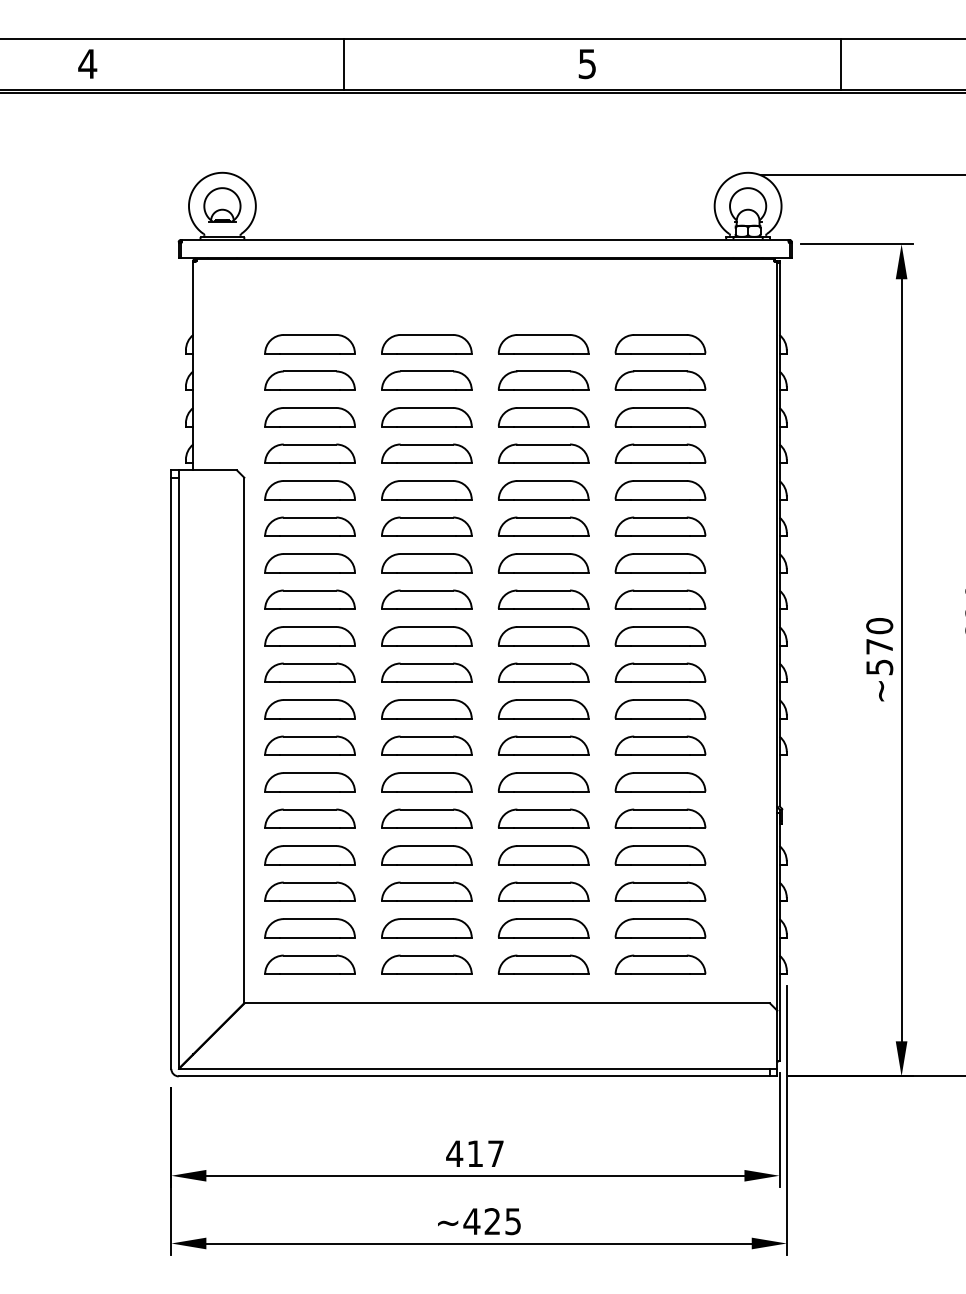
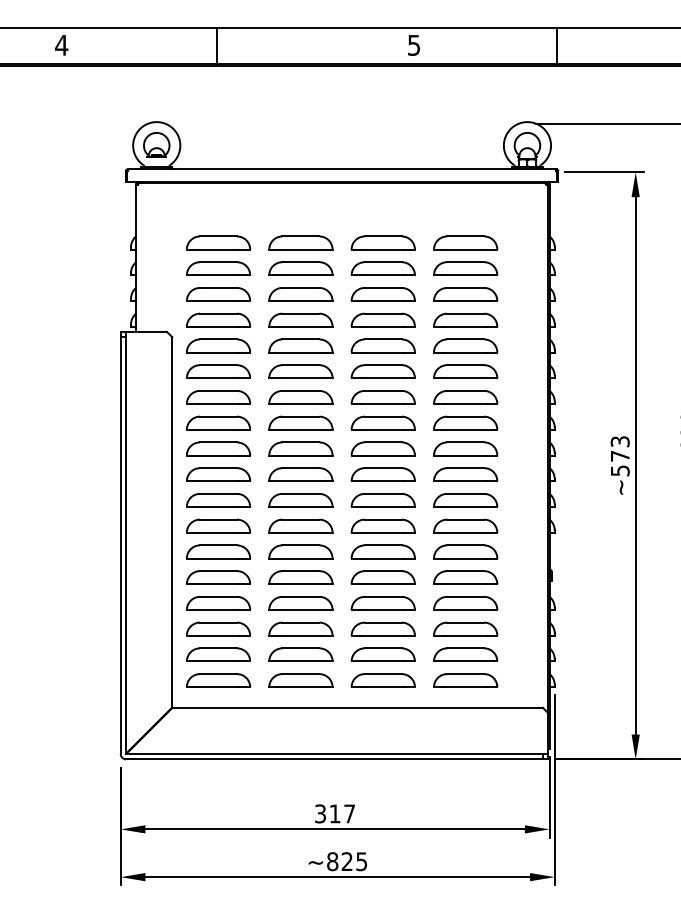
line: (344, 63) -> (217, 45), moved
line: (840, 63) -> (556, 45), moved
text: (879, 626) -> (620, 442), ~570 -> ~573
text: (454, 1153) -> (320, 813), 417 -> 317
text: (471, 1221) -> (332, 861), ~425 -> ~825

